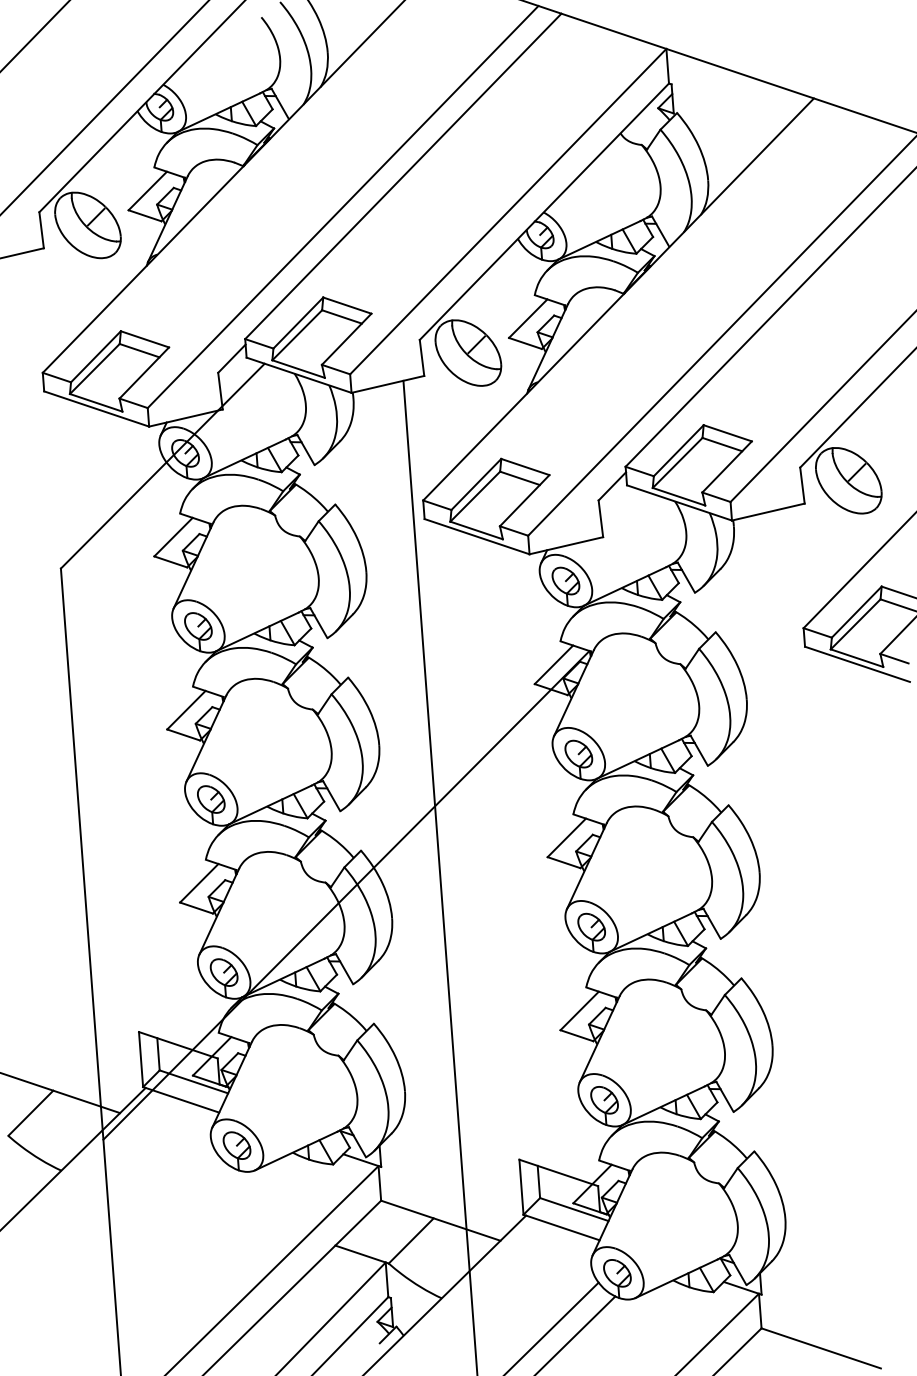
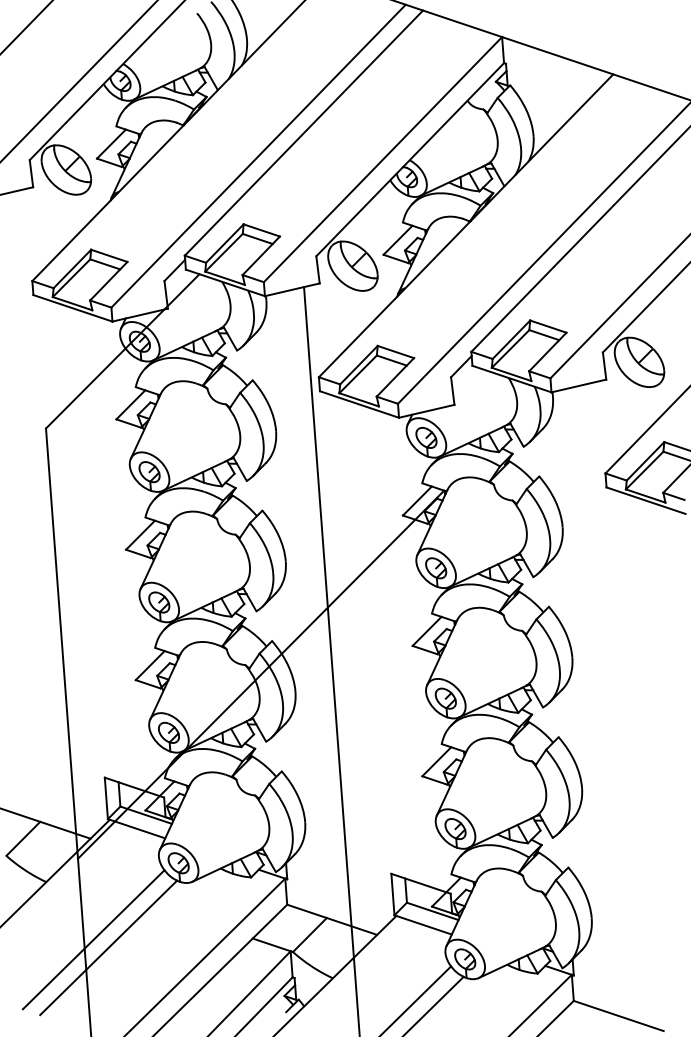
line: (124, 1246) -> (93, 939), added
line: (144, 1257) -> (108, 947), added

